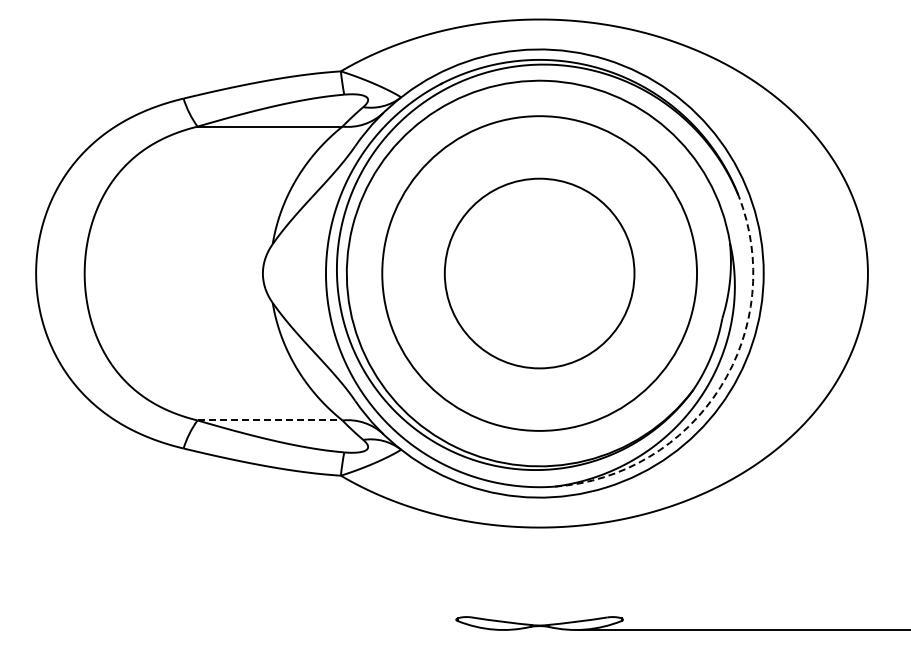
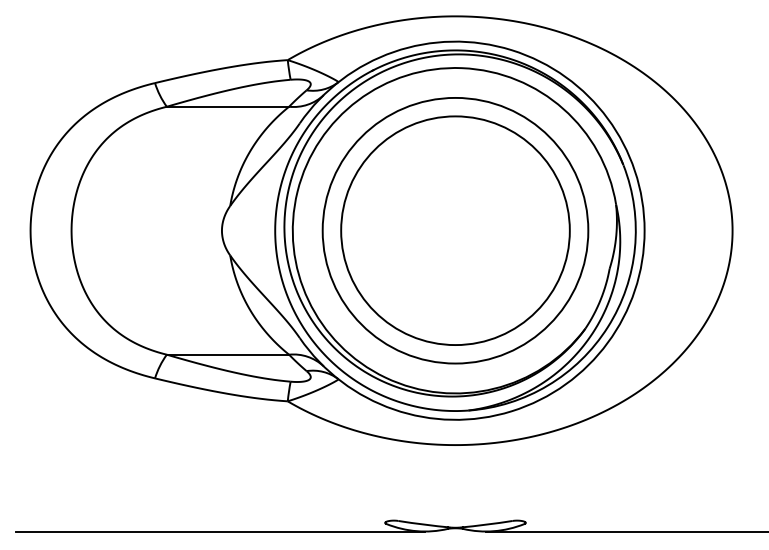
circle: (539, 273) -> (455, 230), size x1.43
arc: (720, 387) -> (608, 326), dashed -> solid
line: (270, 420) -> (228, 354), dashed -> solid
line: (260, 629) -> (219, 531), added

